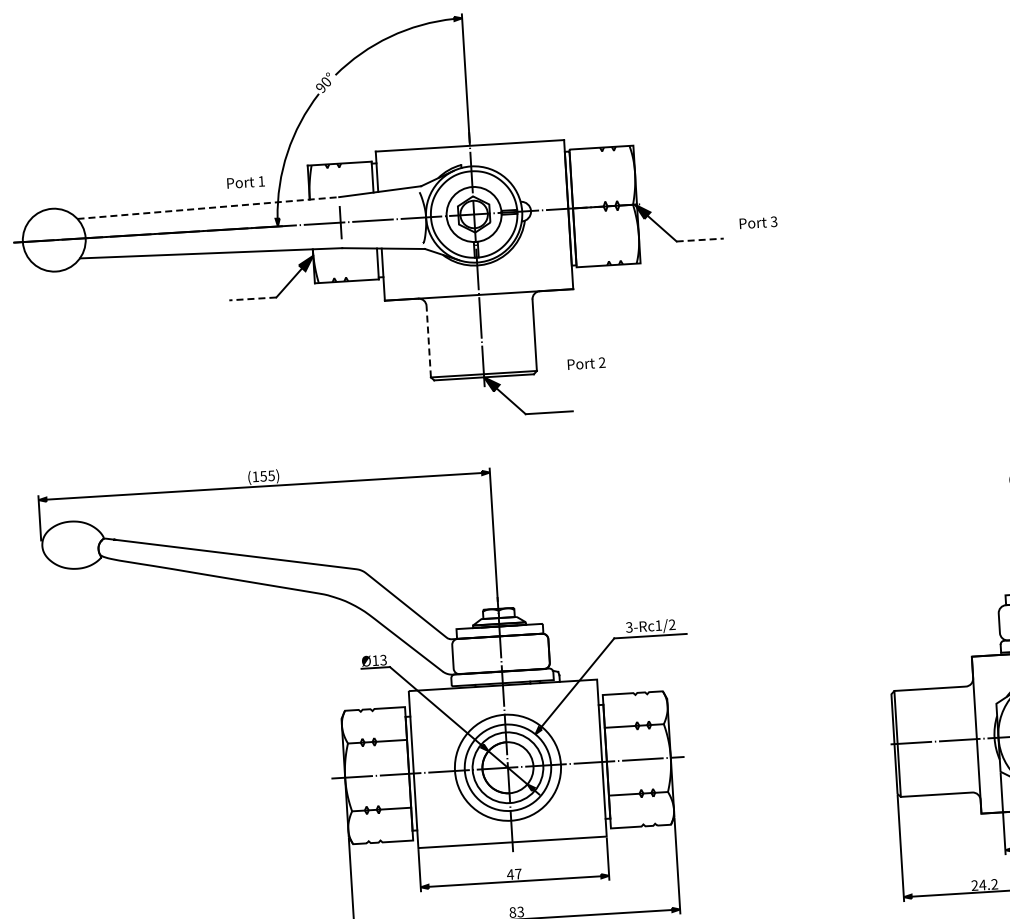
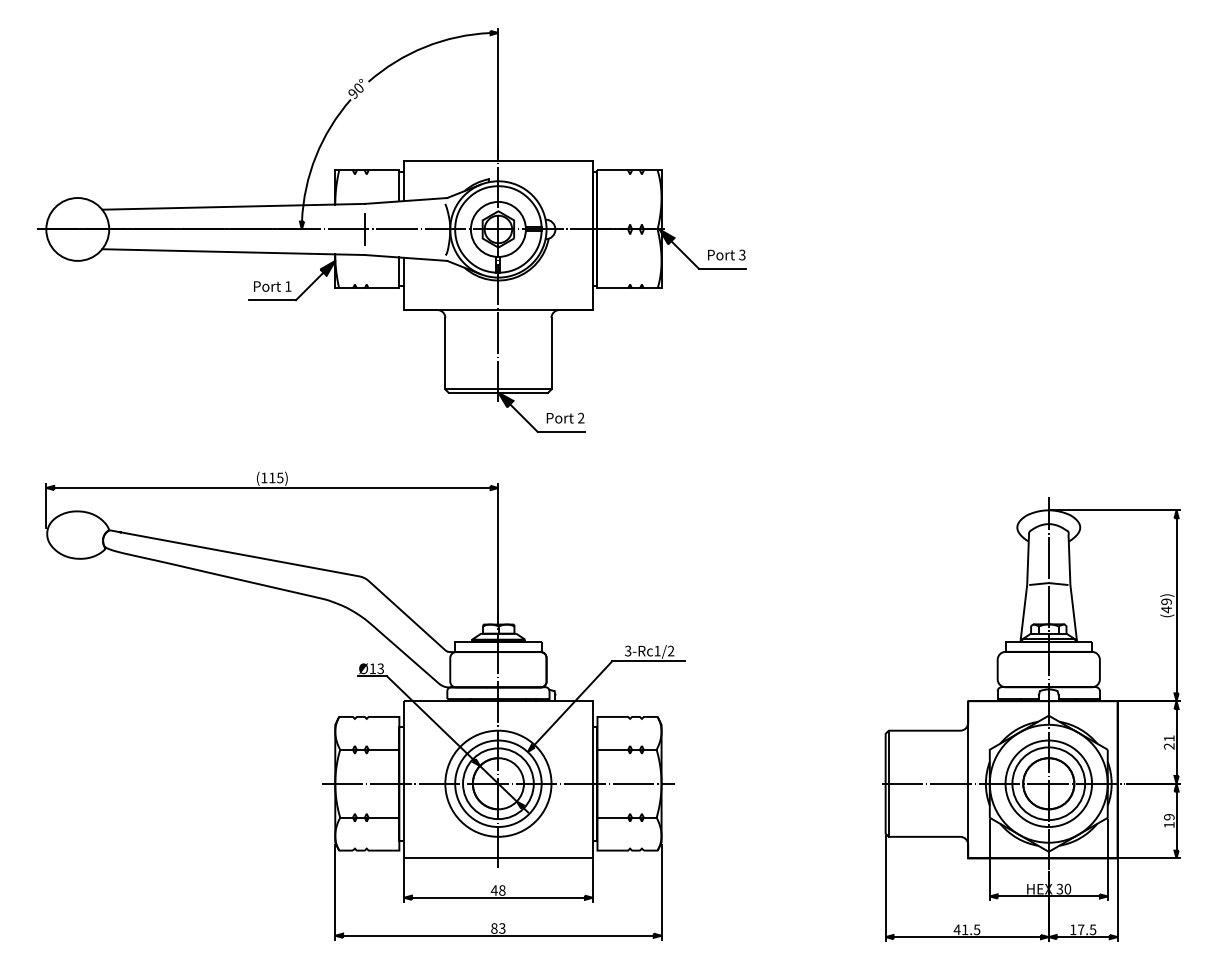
text: (245, 182) -> (272, 286), moved
line: (209, 207) -> (234, 206), dashed -> solid
text: (758, 222) -> (726, 254), moved
line: (700, 239) -> (722, 268), dashed -> solid
line: (252, 299) -> (272, 300), dashed -> solid
line: (428, 341) -> (445, 353), dashed -> solid
text: (586, 362) -> (565, 417), moved
text: (263, 475) -> (272, 477), (155) -> (115)
text: (518, 874) -> (502, 890), 47 -> 48
text: (984, 884) -> (966, 929), 24.2 -> 41.5

